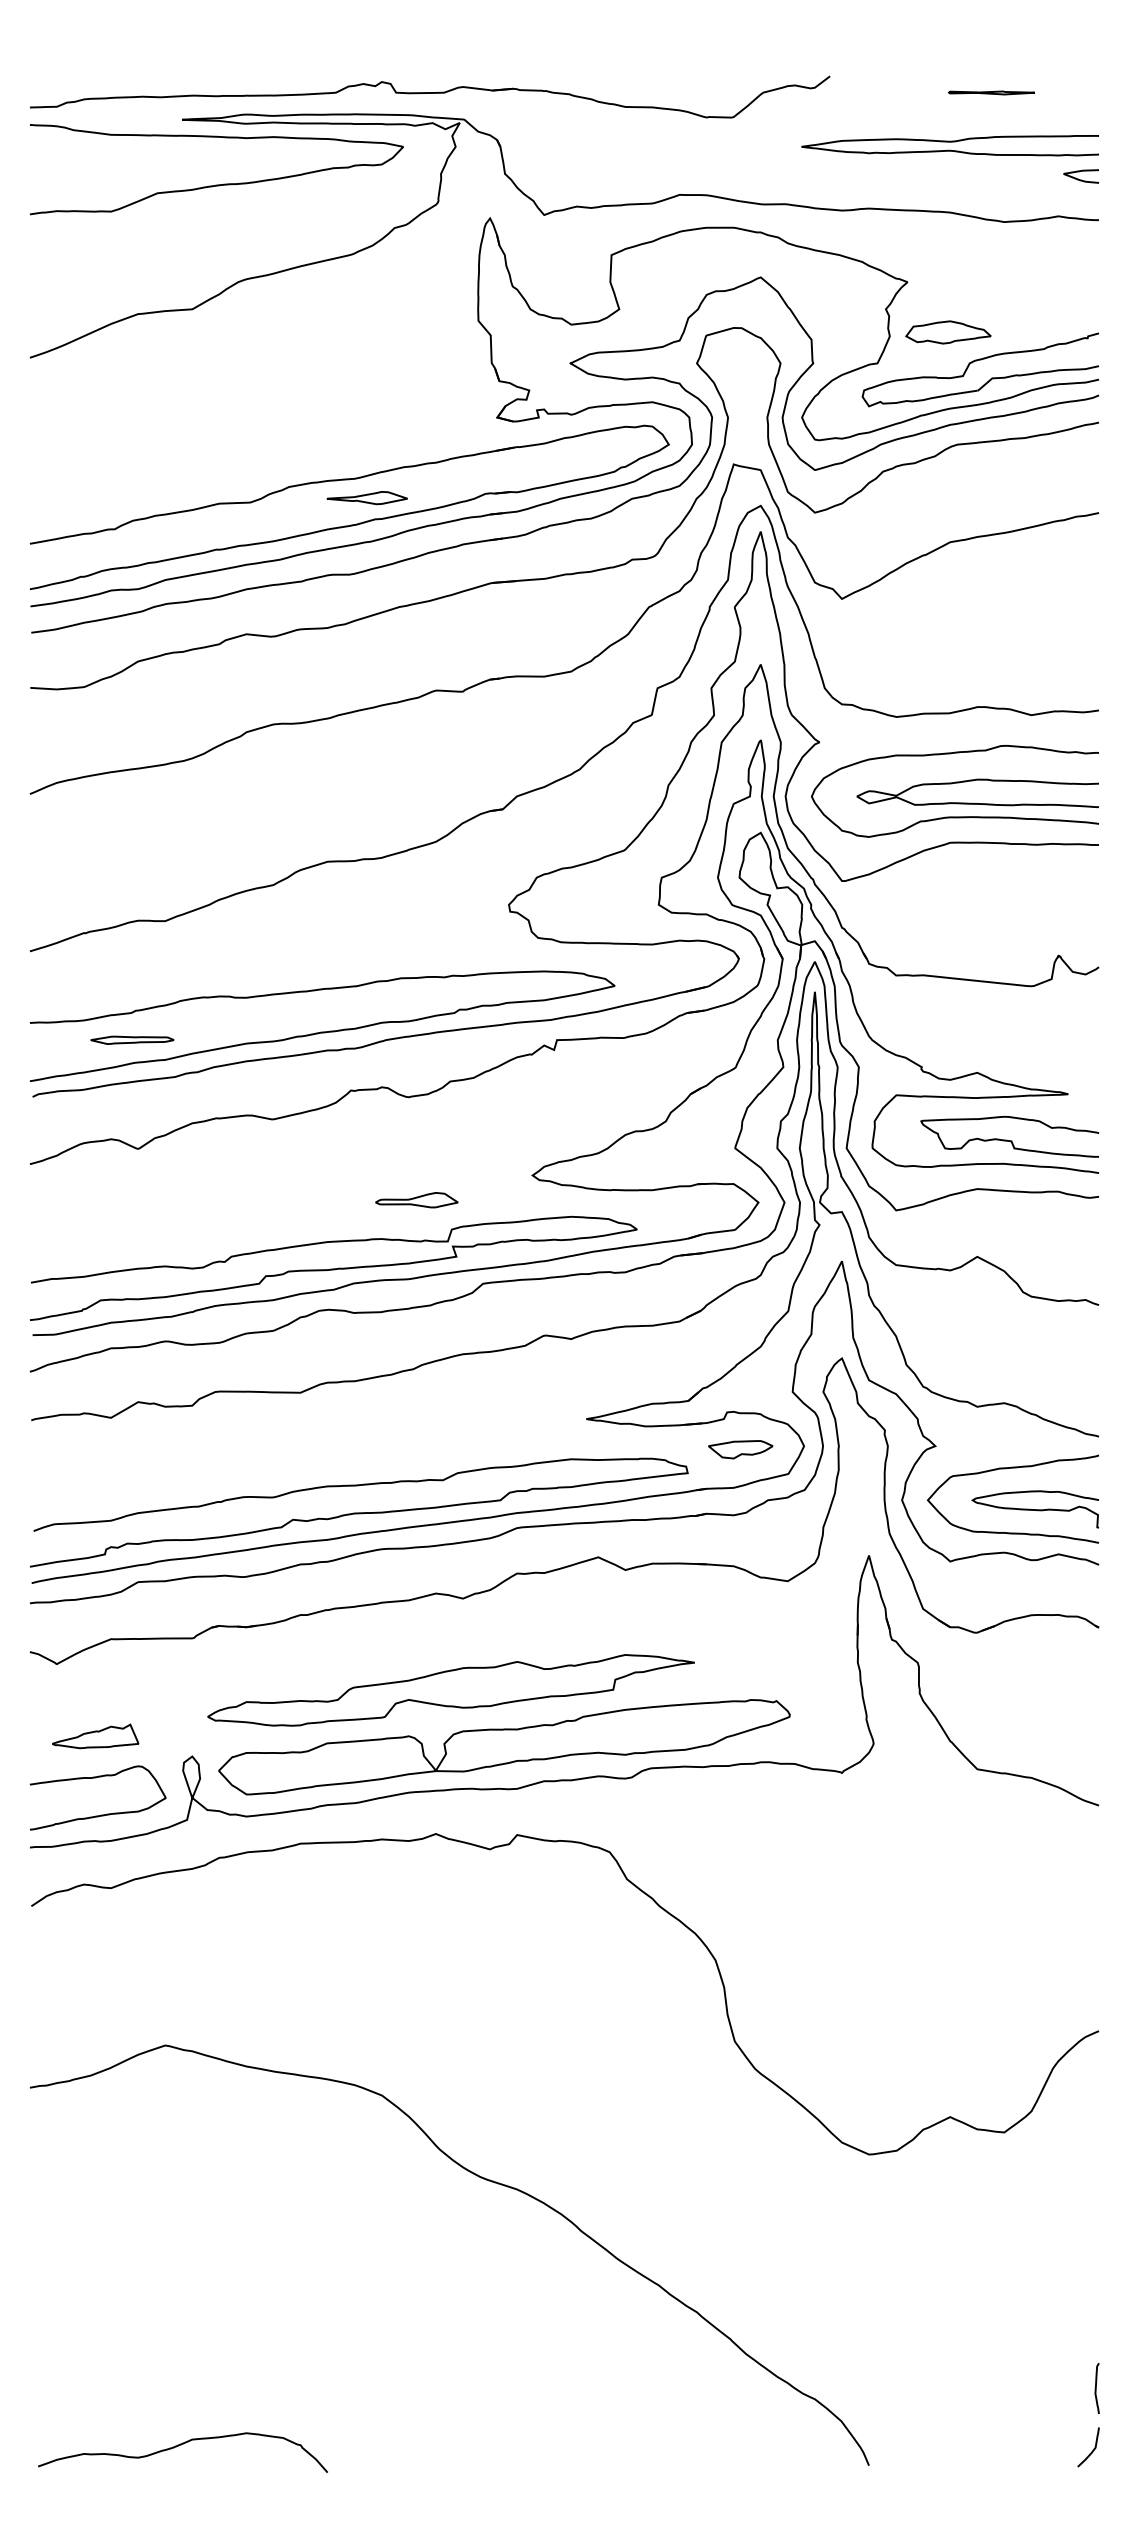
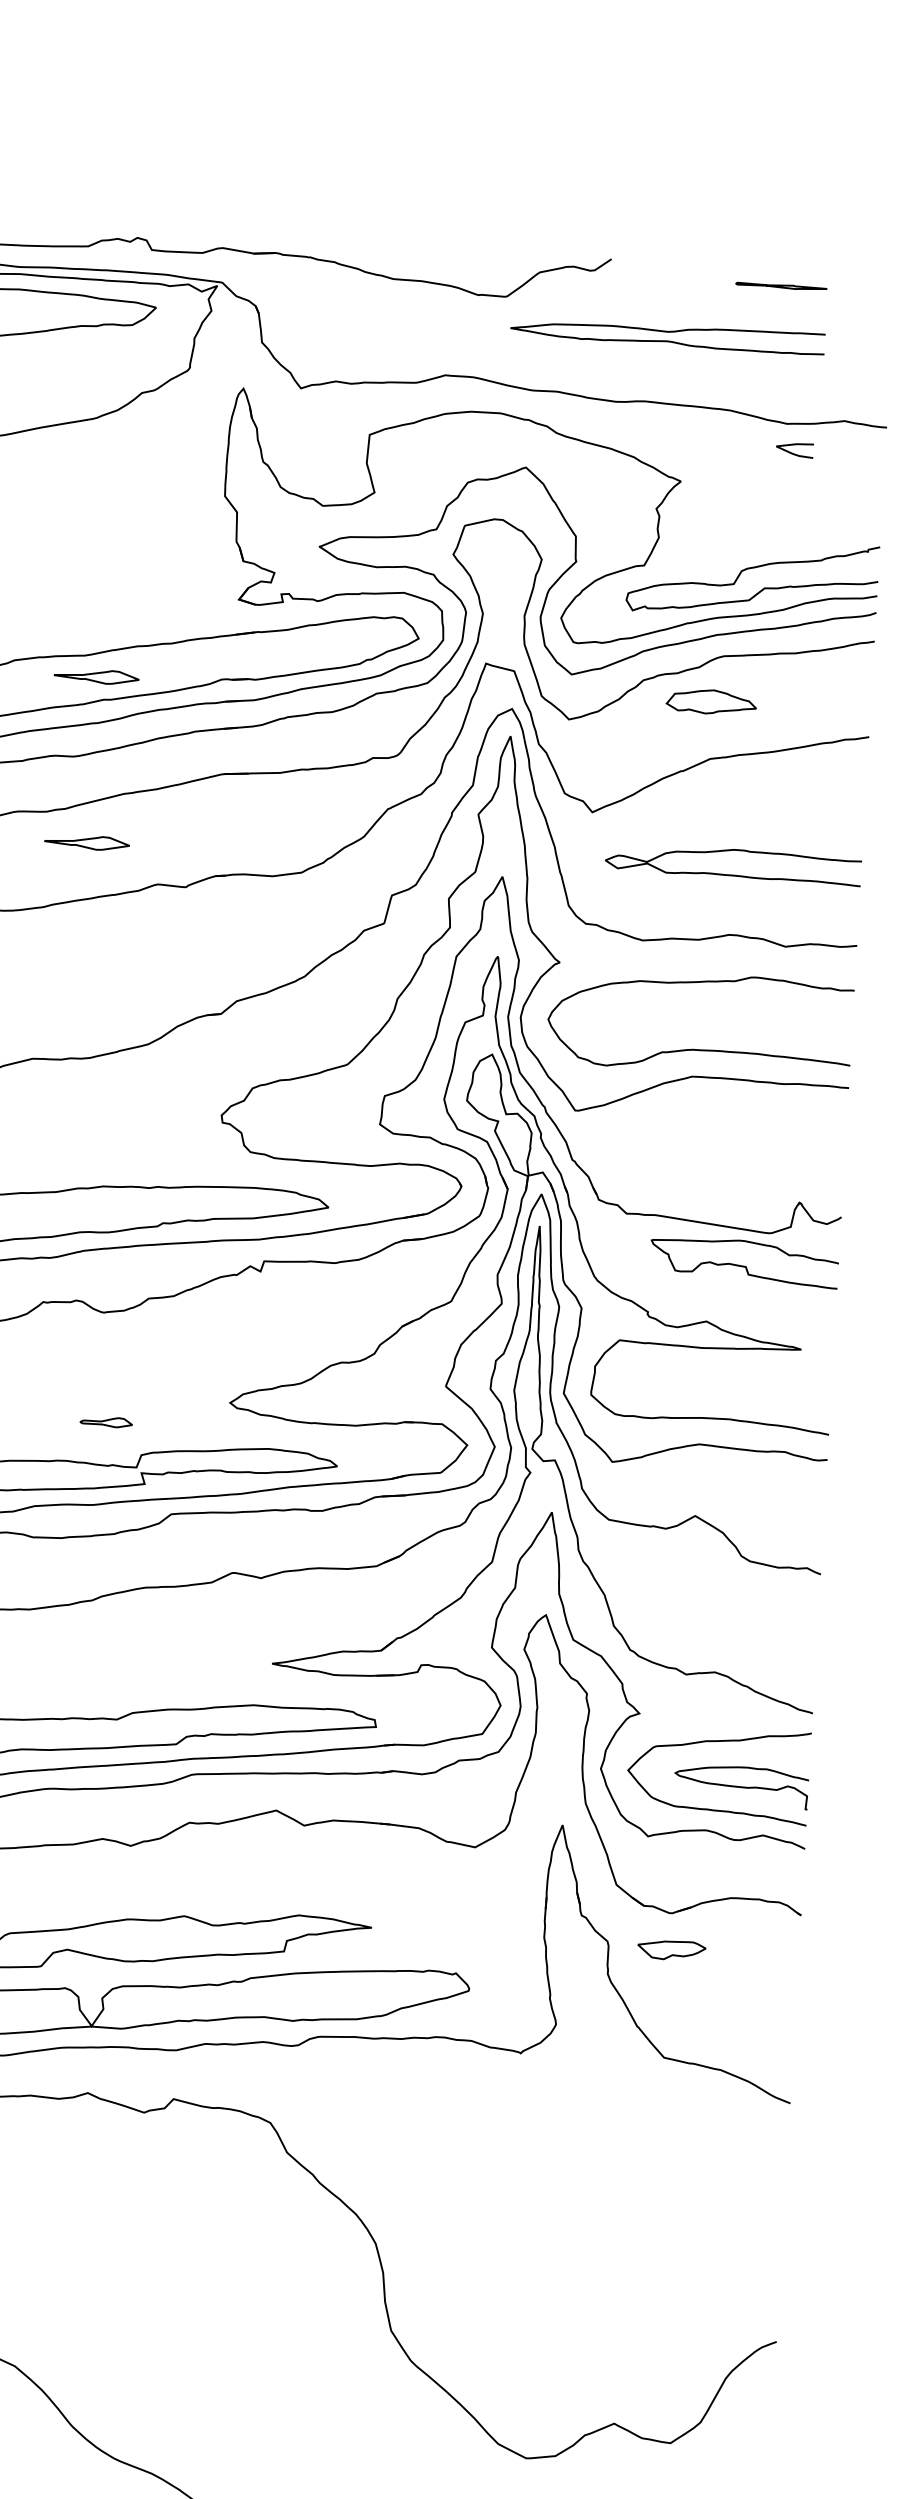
curve: (949, 142) -> (667, 332), moved
curve: (1078, 178) -> (791, 452), moved
part: (948, 332) -> (711, 702), moved
part: (366, 655) -> (86, 843), added
curve: (977, 803) -> (732, 875), moved
curve: (1007, 1139) -> (741, 1264), moved
part: (416, 1200) -> (105, 1422), size x0.6
part: (740, 1449) -> (671, 1950), moved

